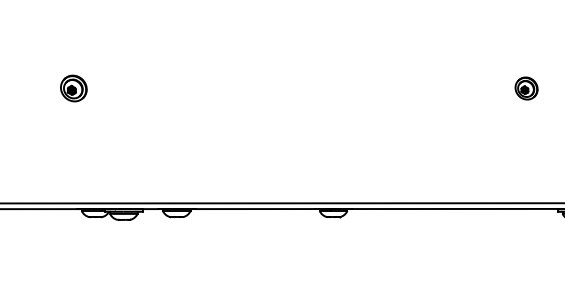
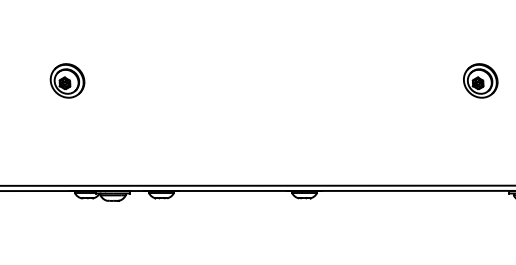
part: (73, 88) -> (67, 80), size x1.43
part: (526, 88) -> (480, 80), size x1.67

